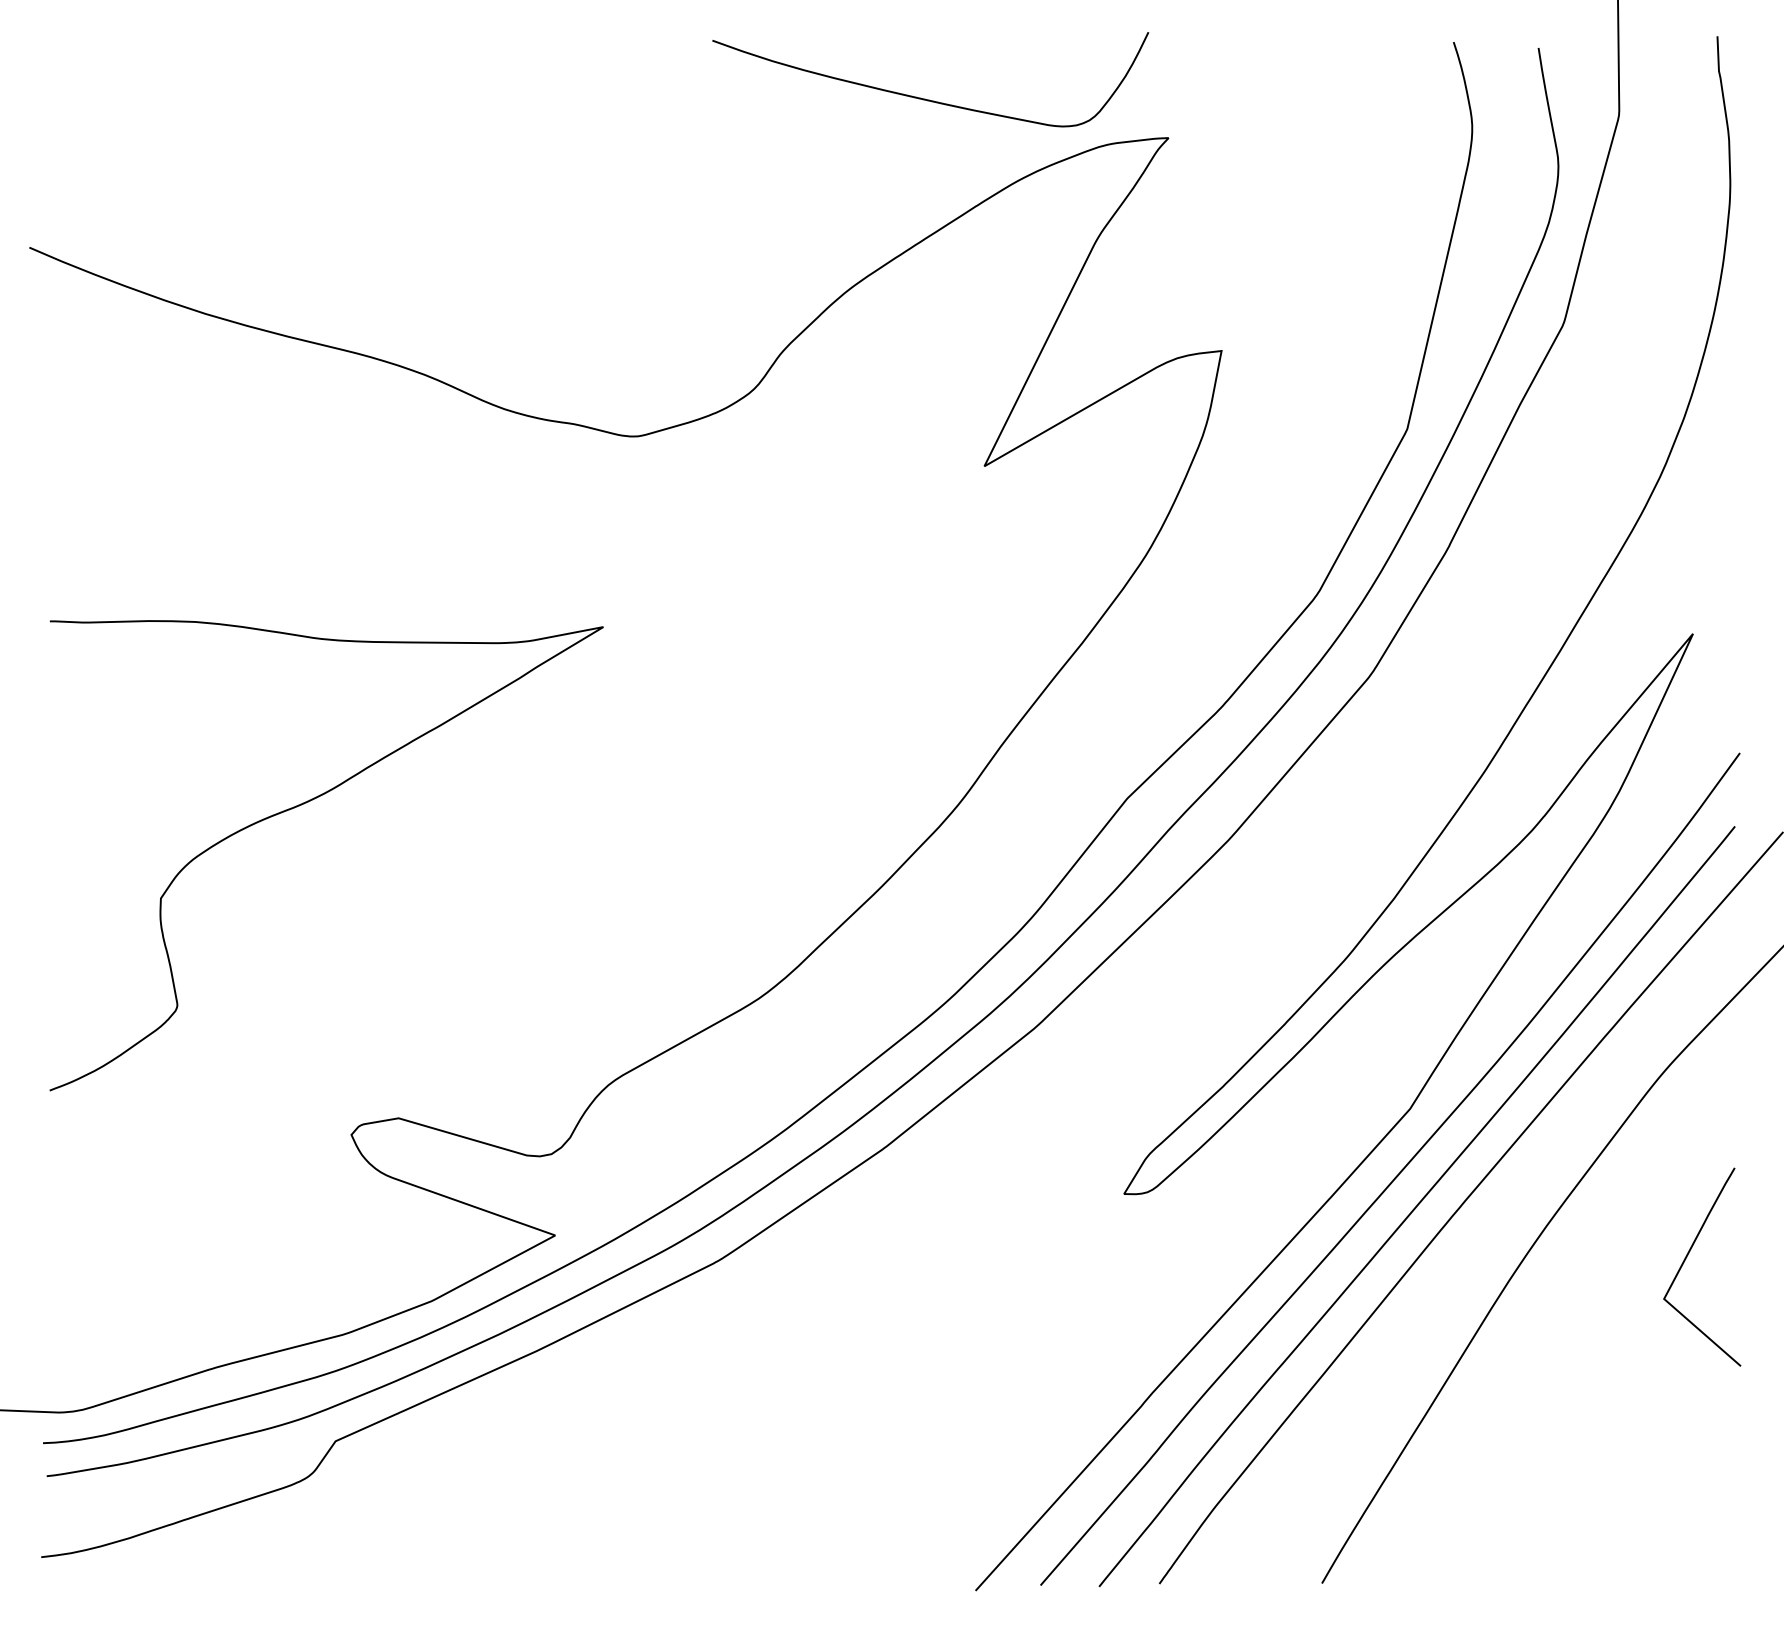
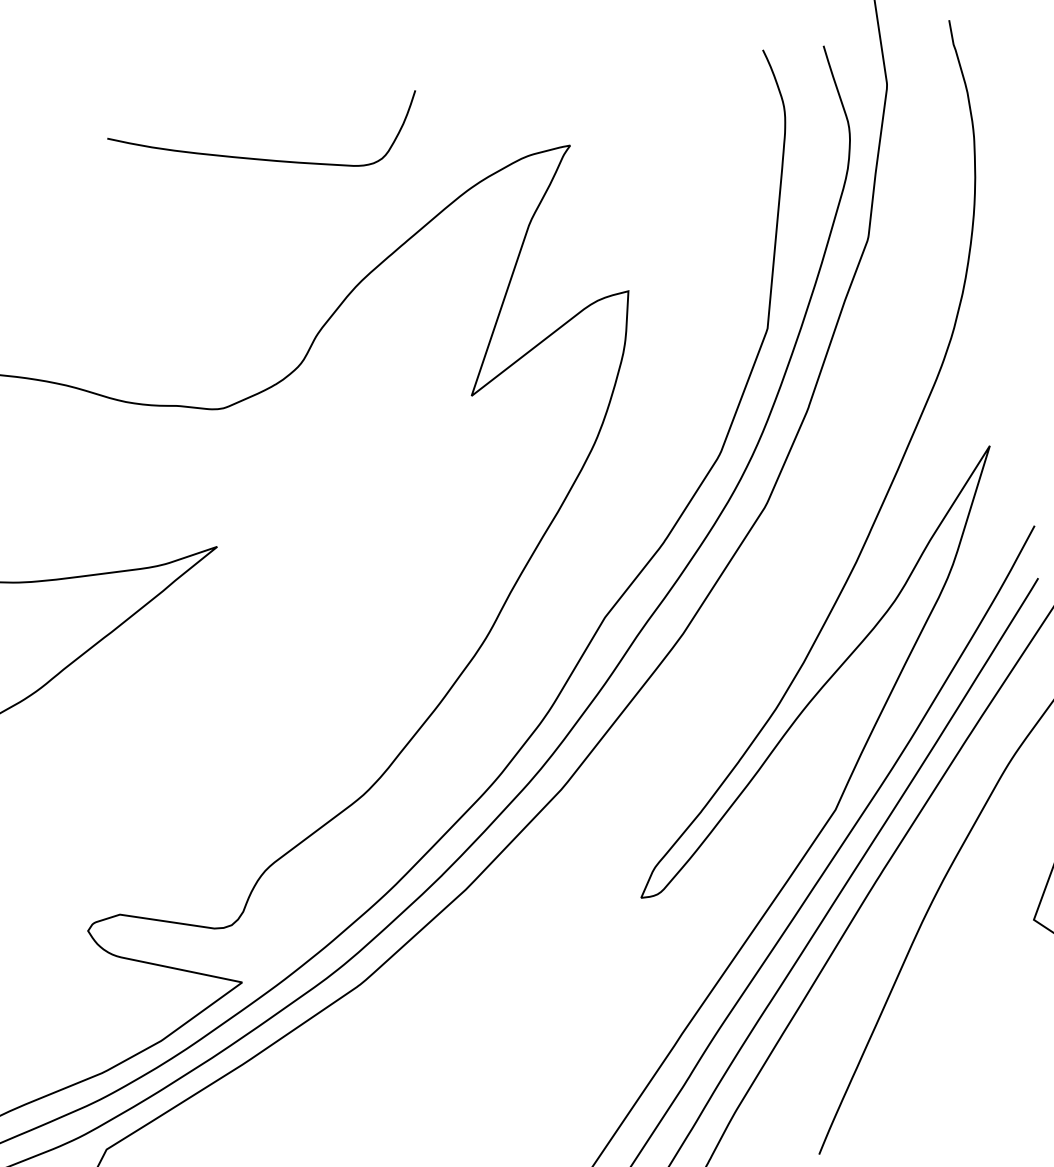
curve: (925, 98) -> (263, 158), moved

